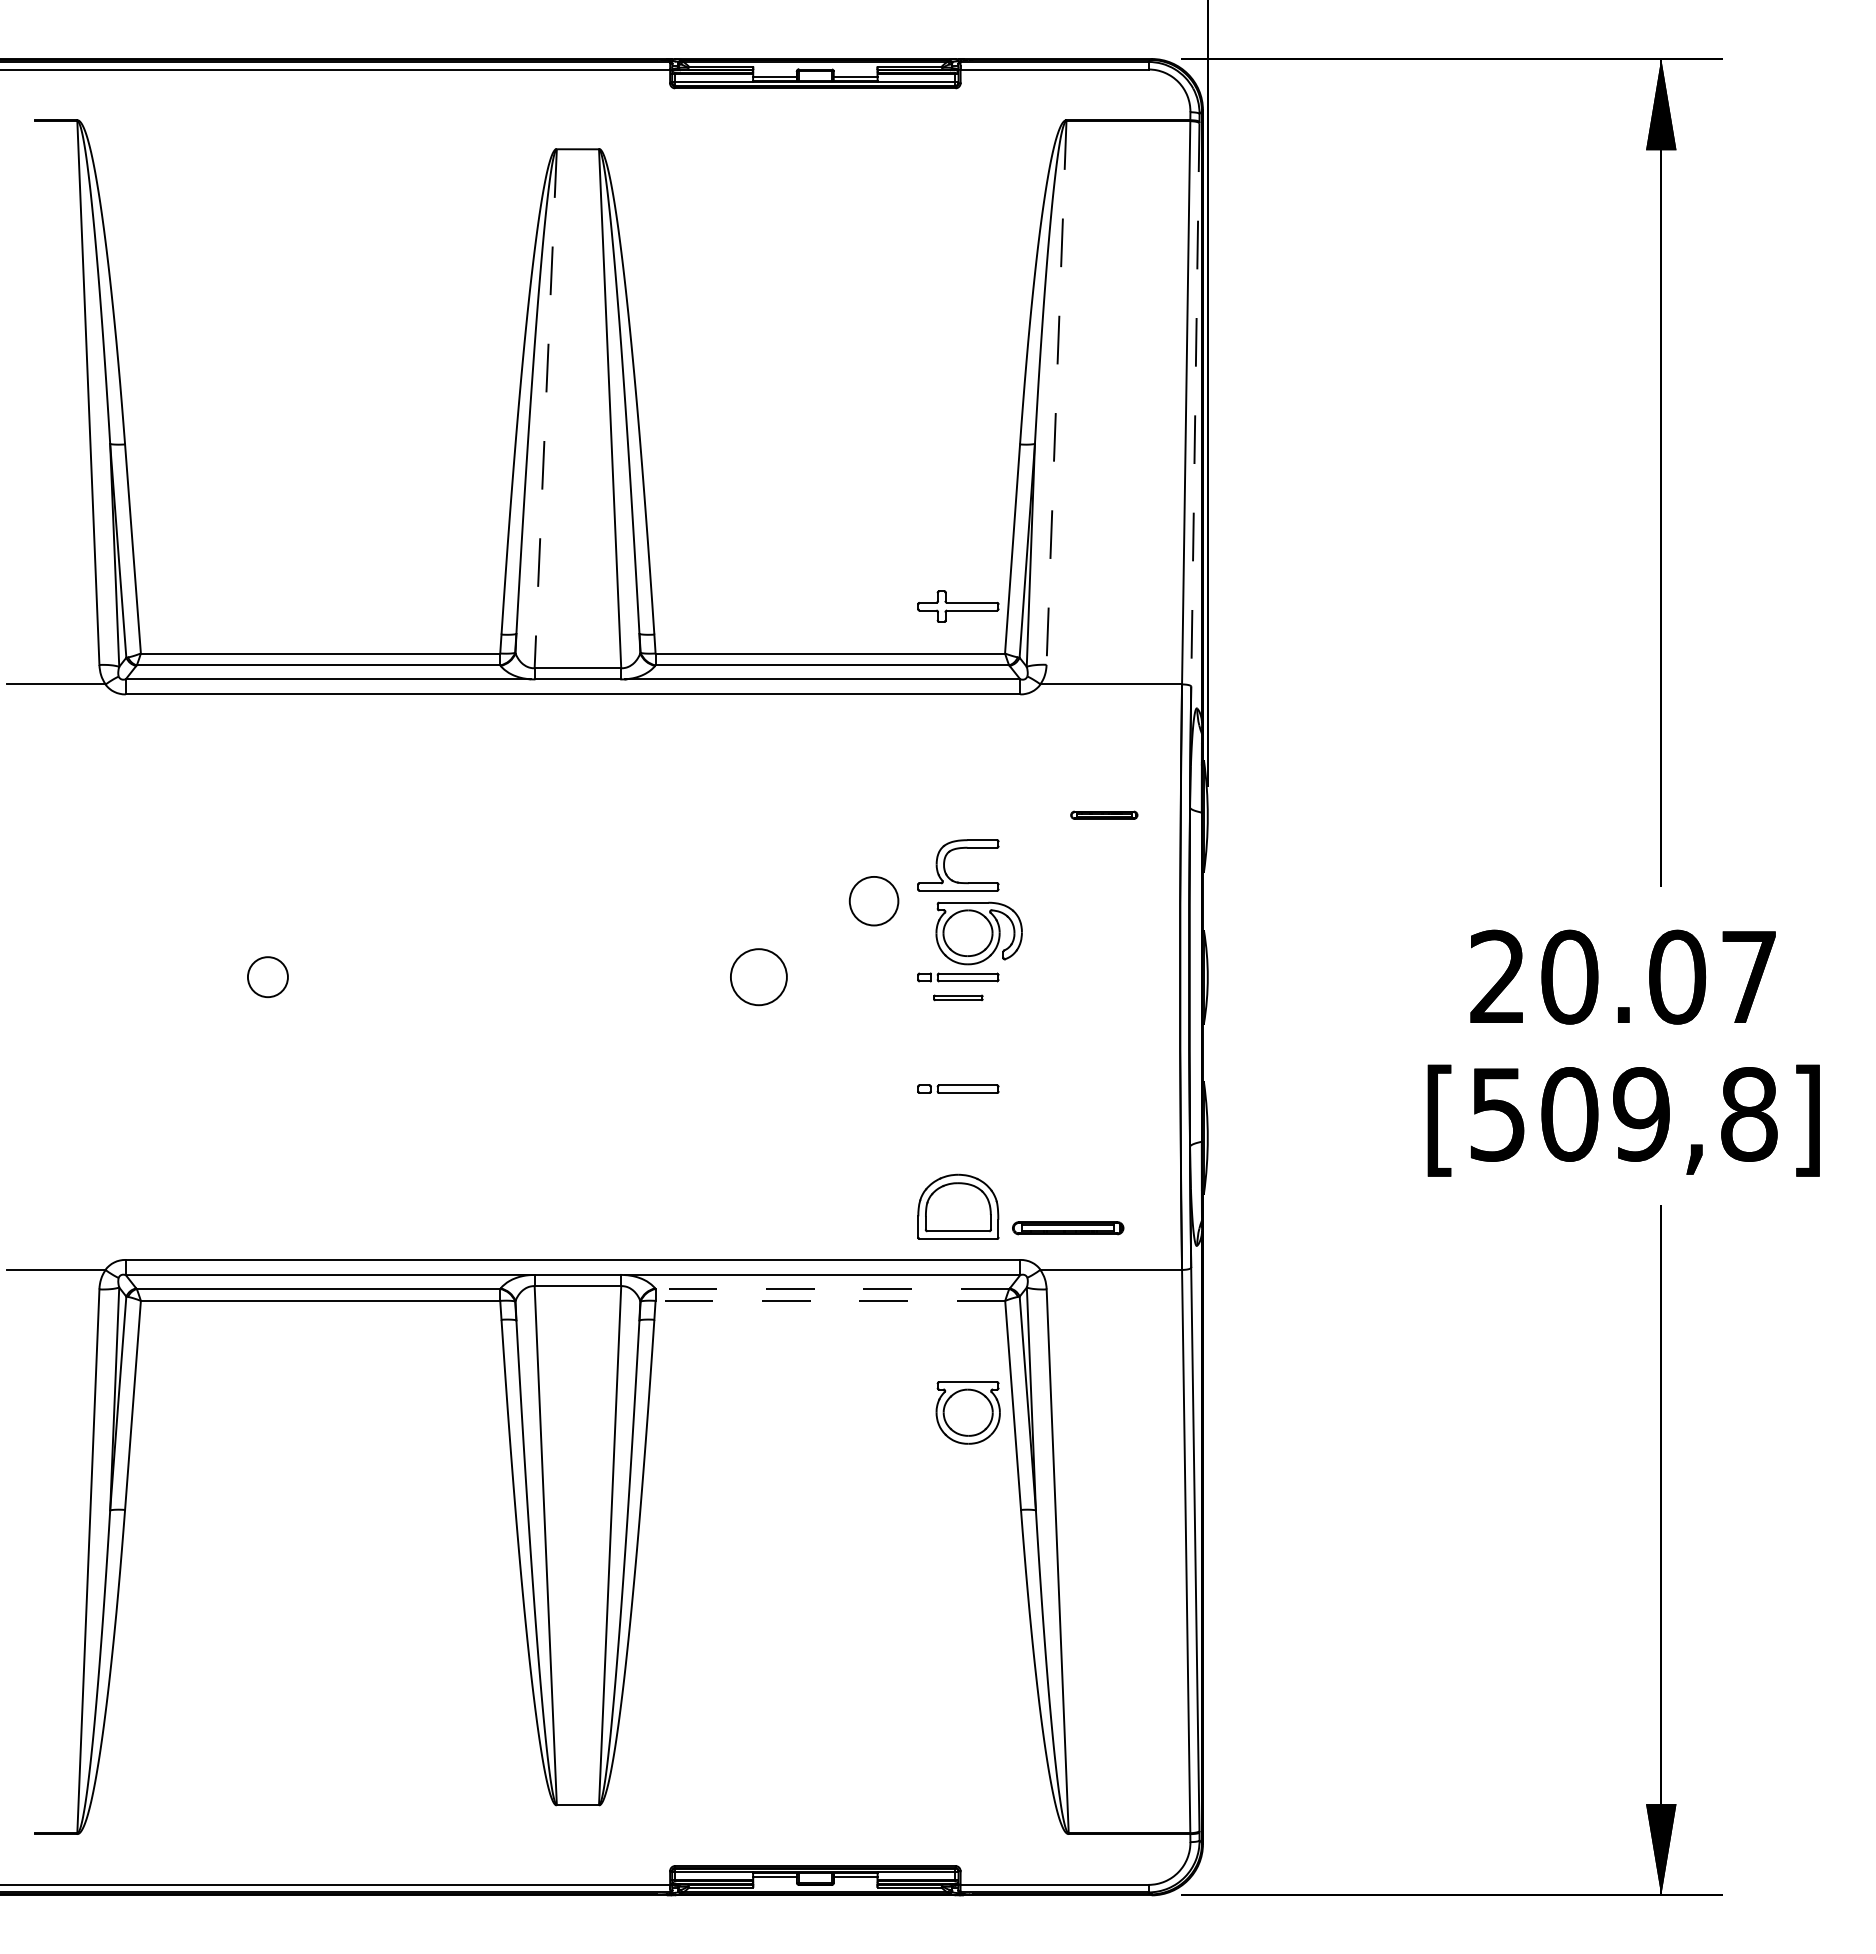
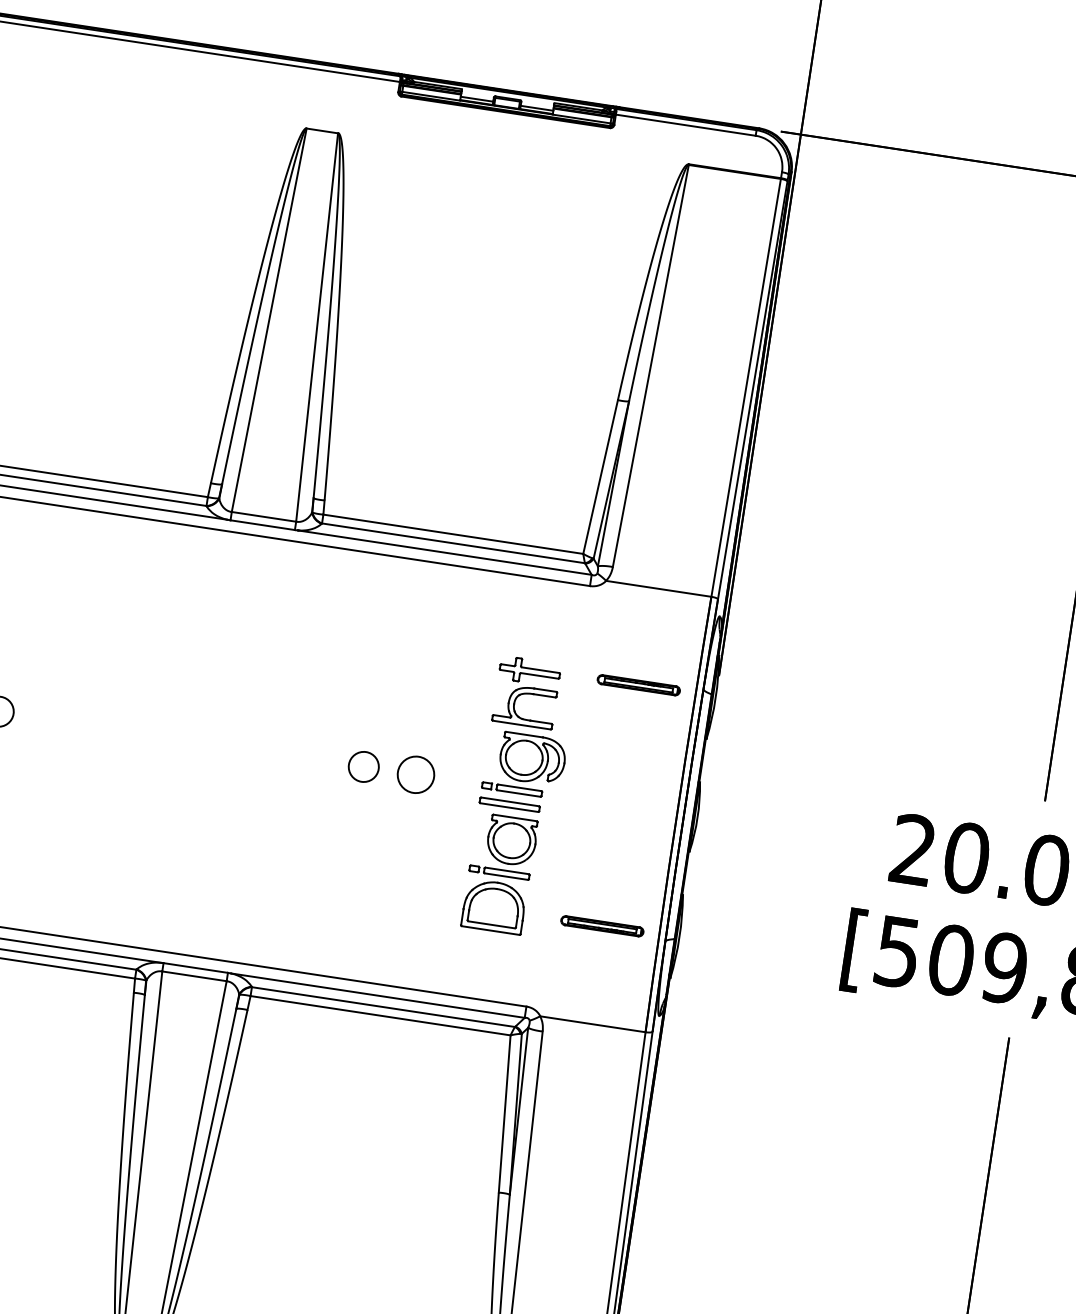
line: (1056, 393) -> (650, 366), dashed -> solid
line: (1195, 404) -> (752, 390), dashed -> solid
line: (545, 408) -> (269, 320), dashed -> solid
part: (958, 606) -> (530, 671), moved
part: (1104, 815) -> (639, 685), size x1.67
circle: (873, 901) -> (415, 775), moved
circle: (758, 977) -> (363, 767), size x0.71
part: (958, 997) -> (509, 804), size x1.67
part: (958, 1206) -> (494, 906), moved
part: (1068, 1228) -> (602, 926), moved
line: (832, 1288) -> (383, 1006), dashed -> solid
line: (830, 1300) -> (380, 1015), dashed -> solid
part: (967, 1412) -> (511, 840), moved

